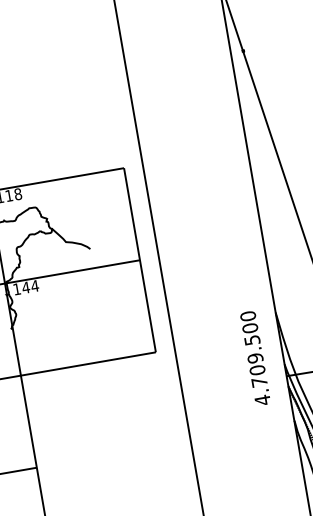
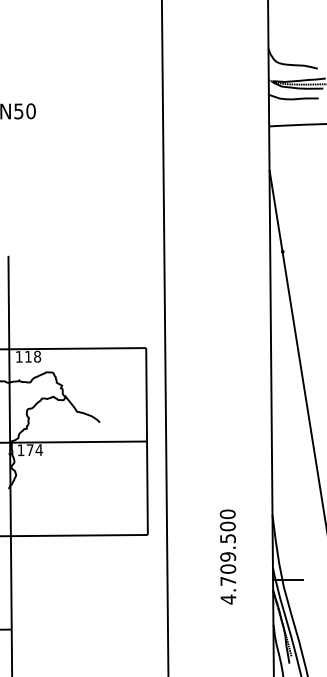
text: (25, 287) -> (29, 449), 144 -> 174
text: (254, 357) -> (227, 556), moved

